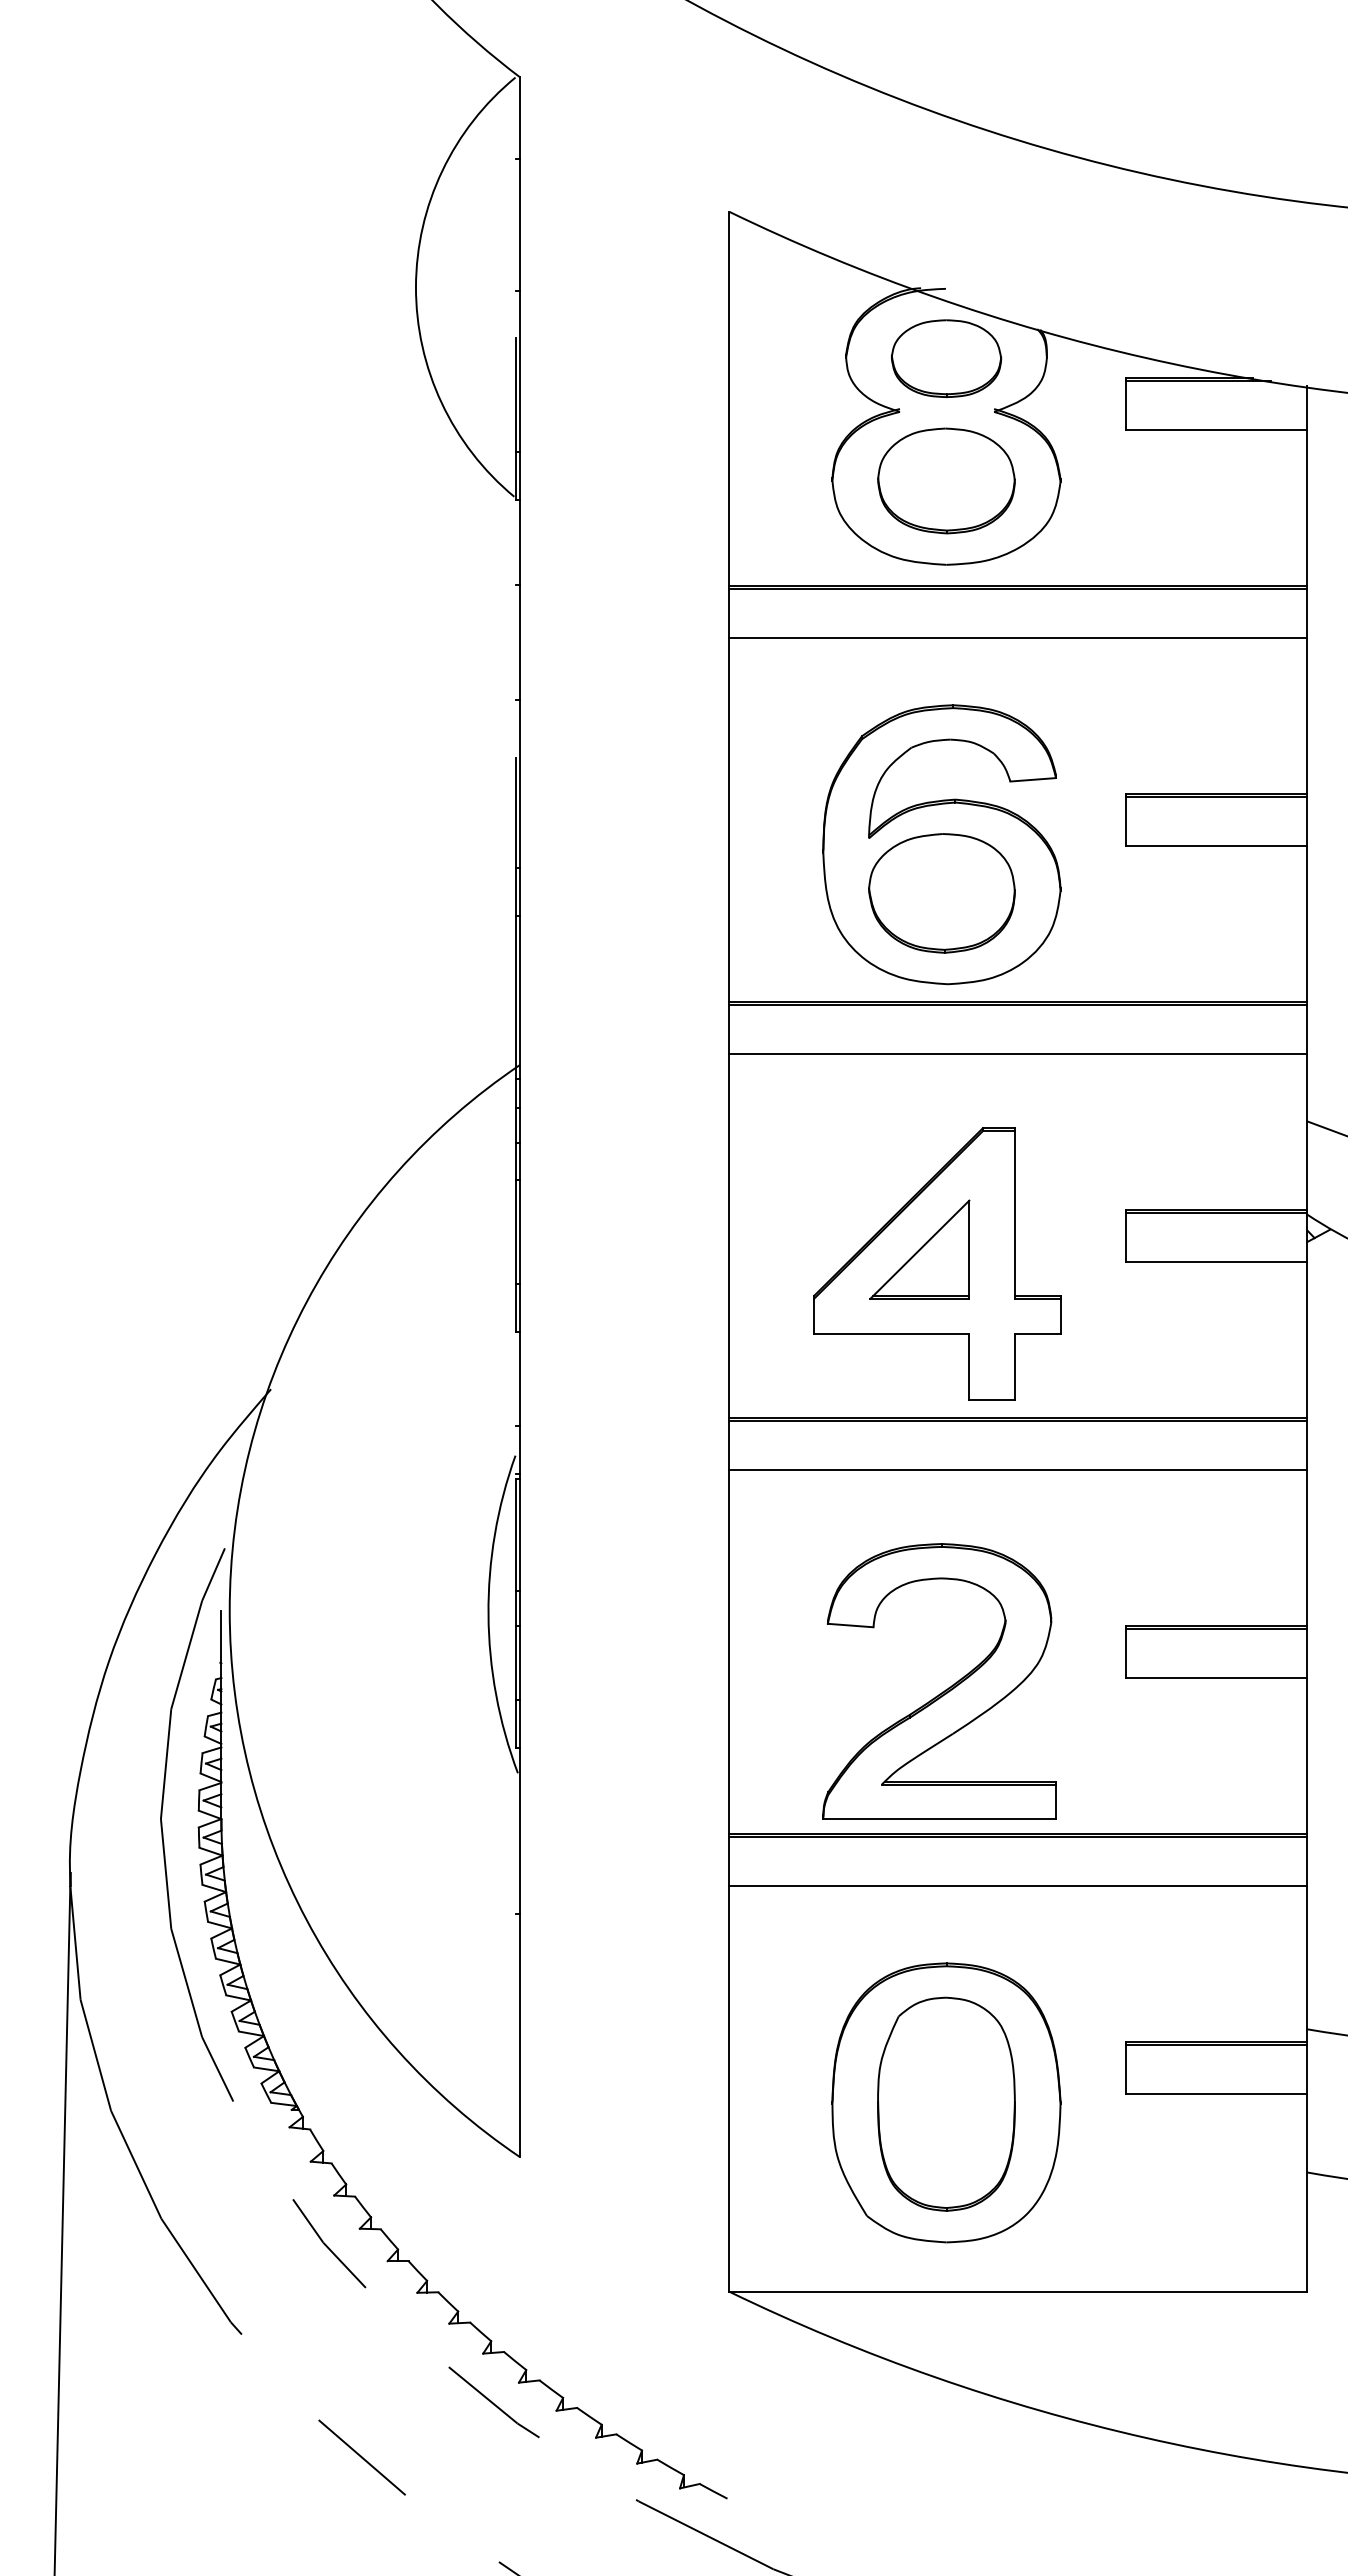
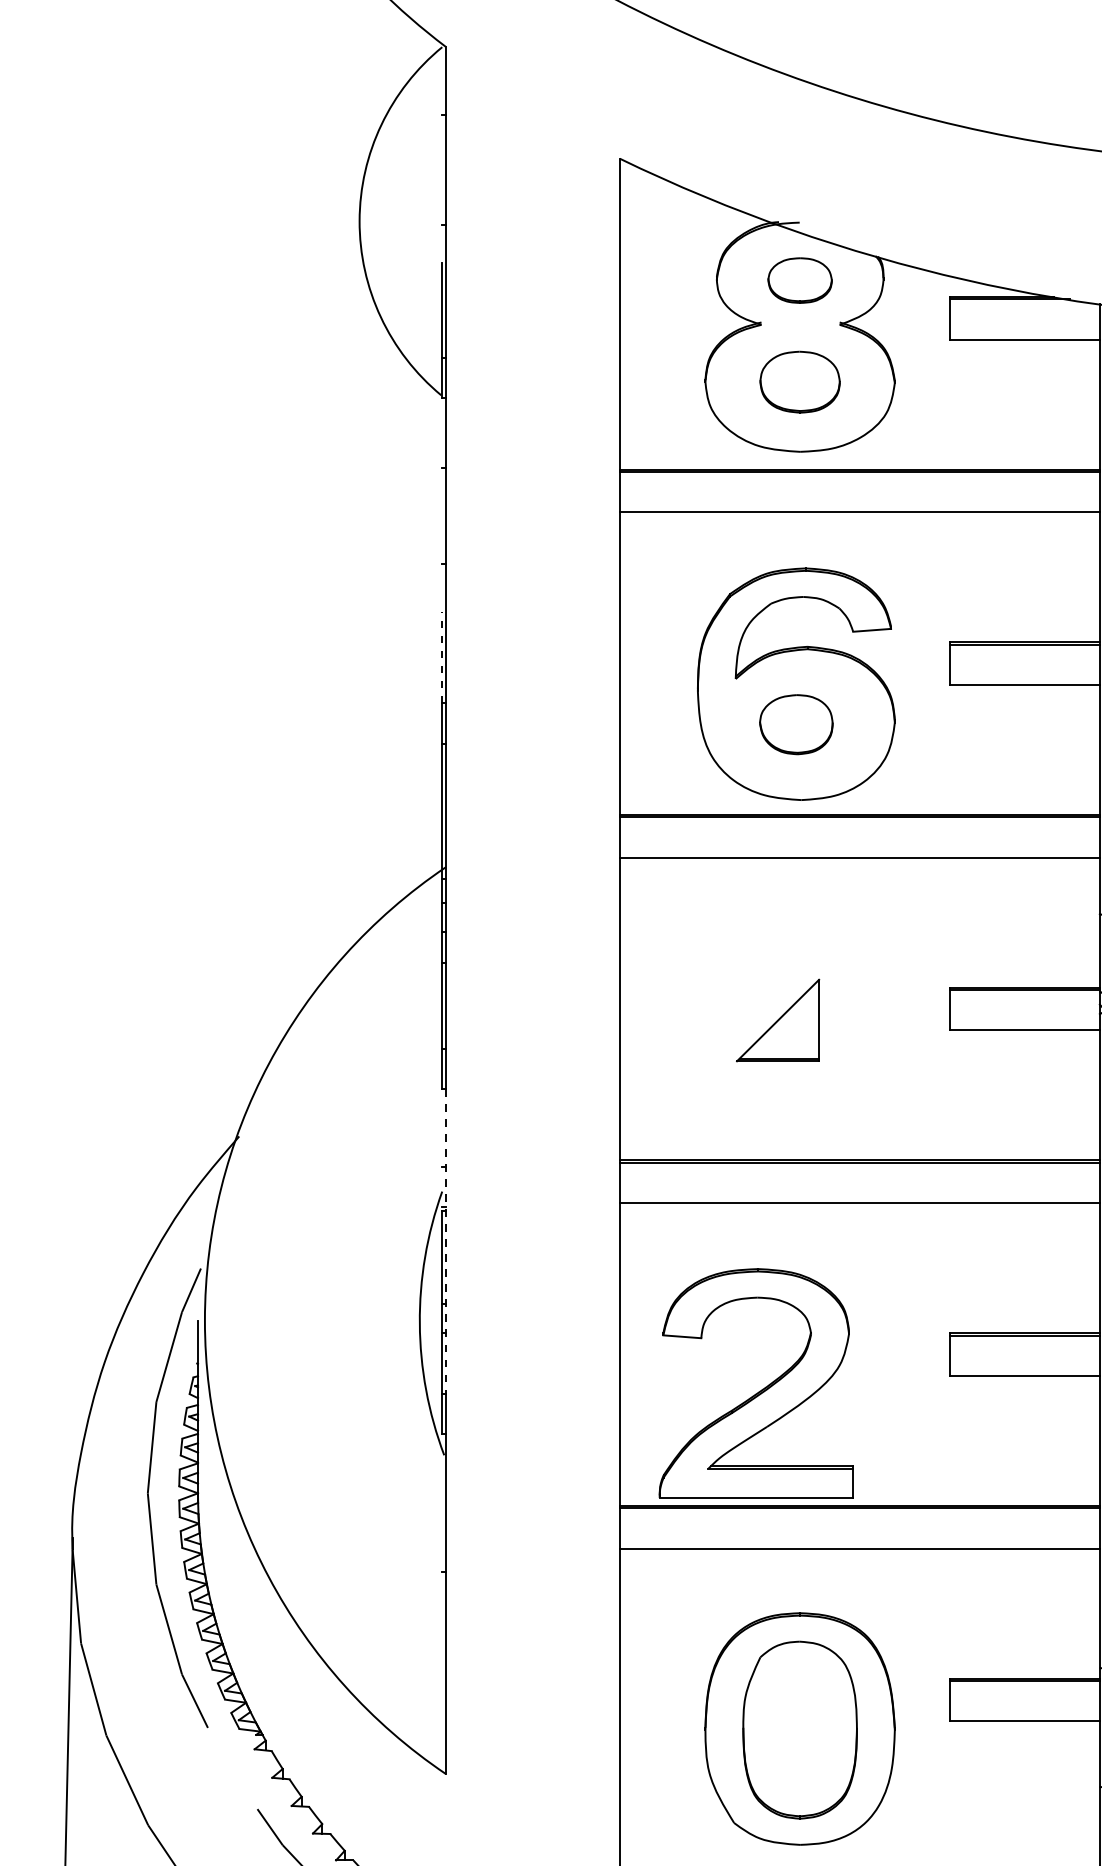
part: (946, 358) -> (800, 280), size x0.7
part: (946, 480) -> (800, 381), size x0.7
line: (515, 812) -> (442, 657), solid -> dashed
part: (941, 893) -> (795, 724), size x0.6
part: (937, 1263) -> (792, 1032), removed
line: (520, 1515) -> (446, 1241), solid -> dashed
part: (945, 1689) -> (761, 1389), moved

